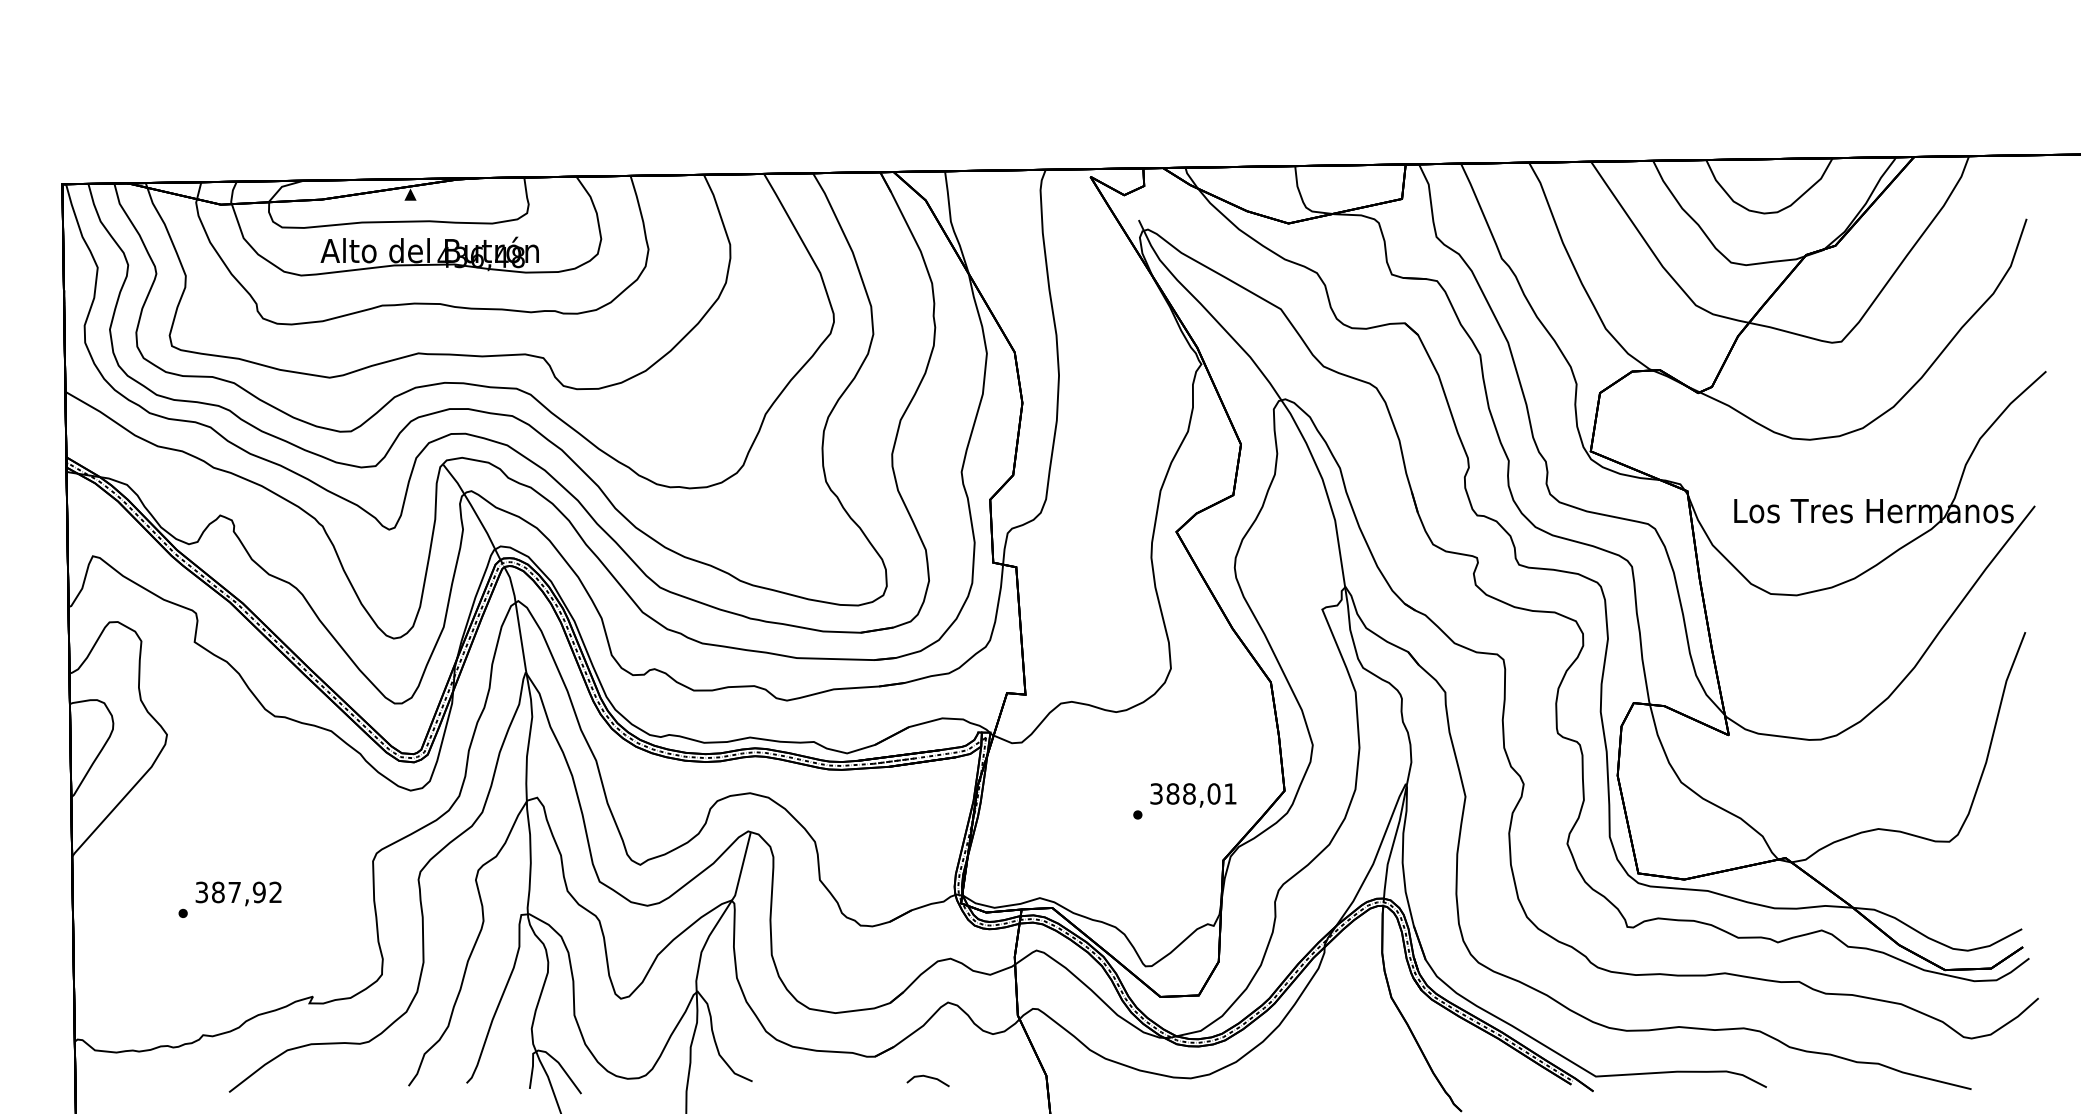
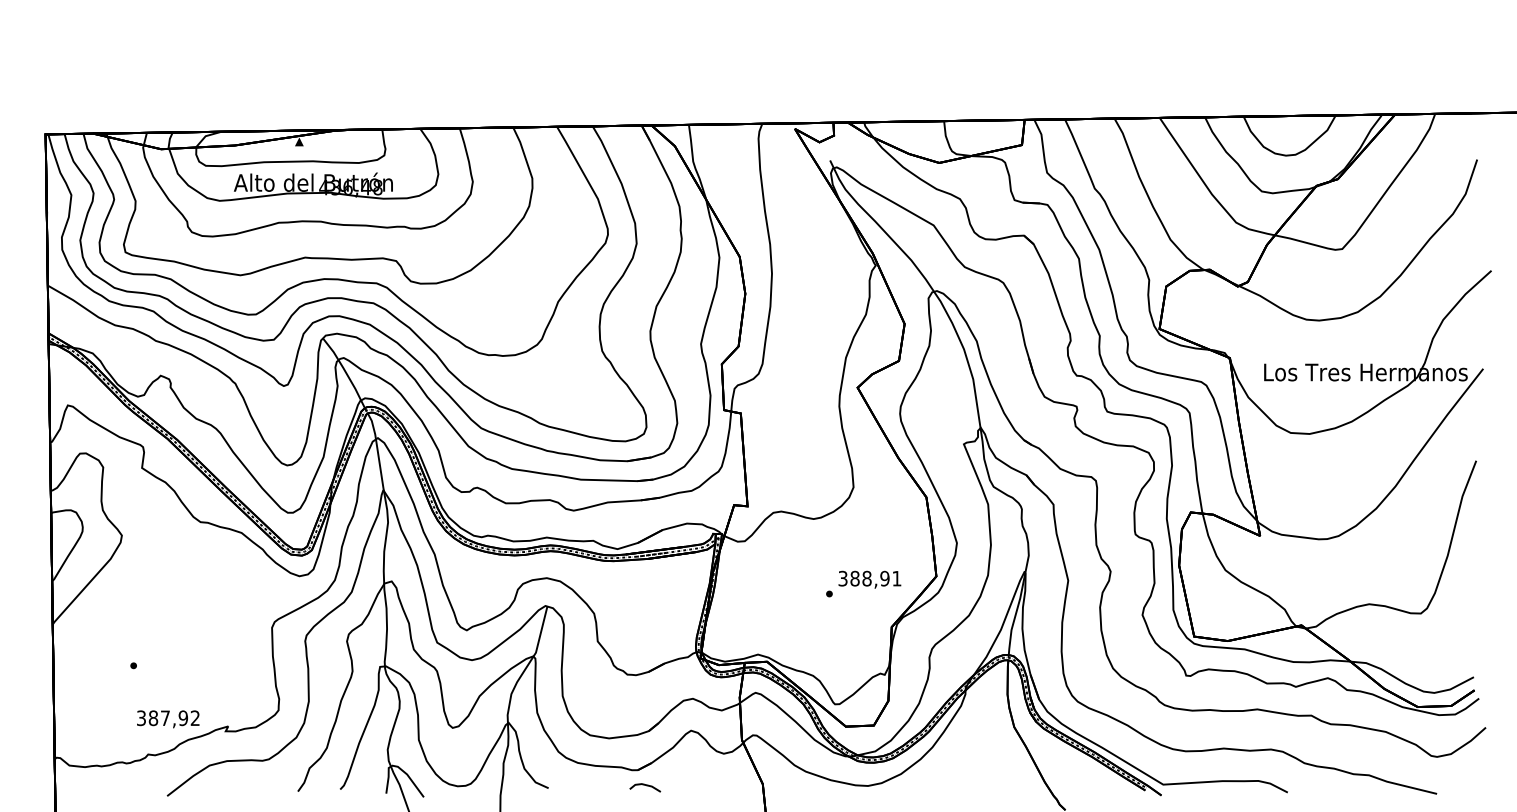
text: (1213, 793) -> (884, 578), 388,01 -> 388,91
text: (238, 893) -> (168, 719), moved
line: (929, 1078) -> (646, 786), moved

